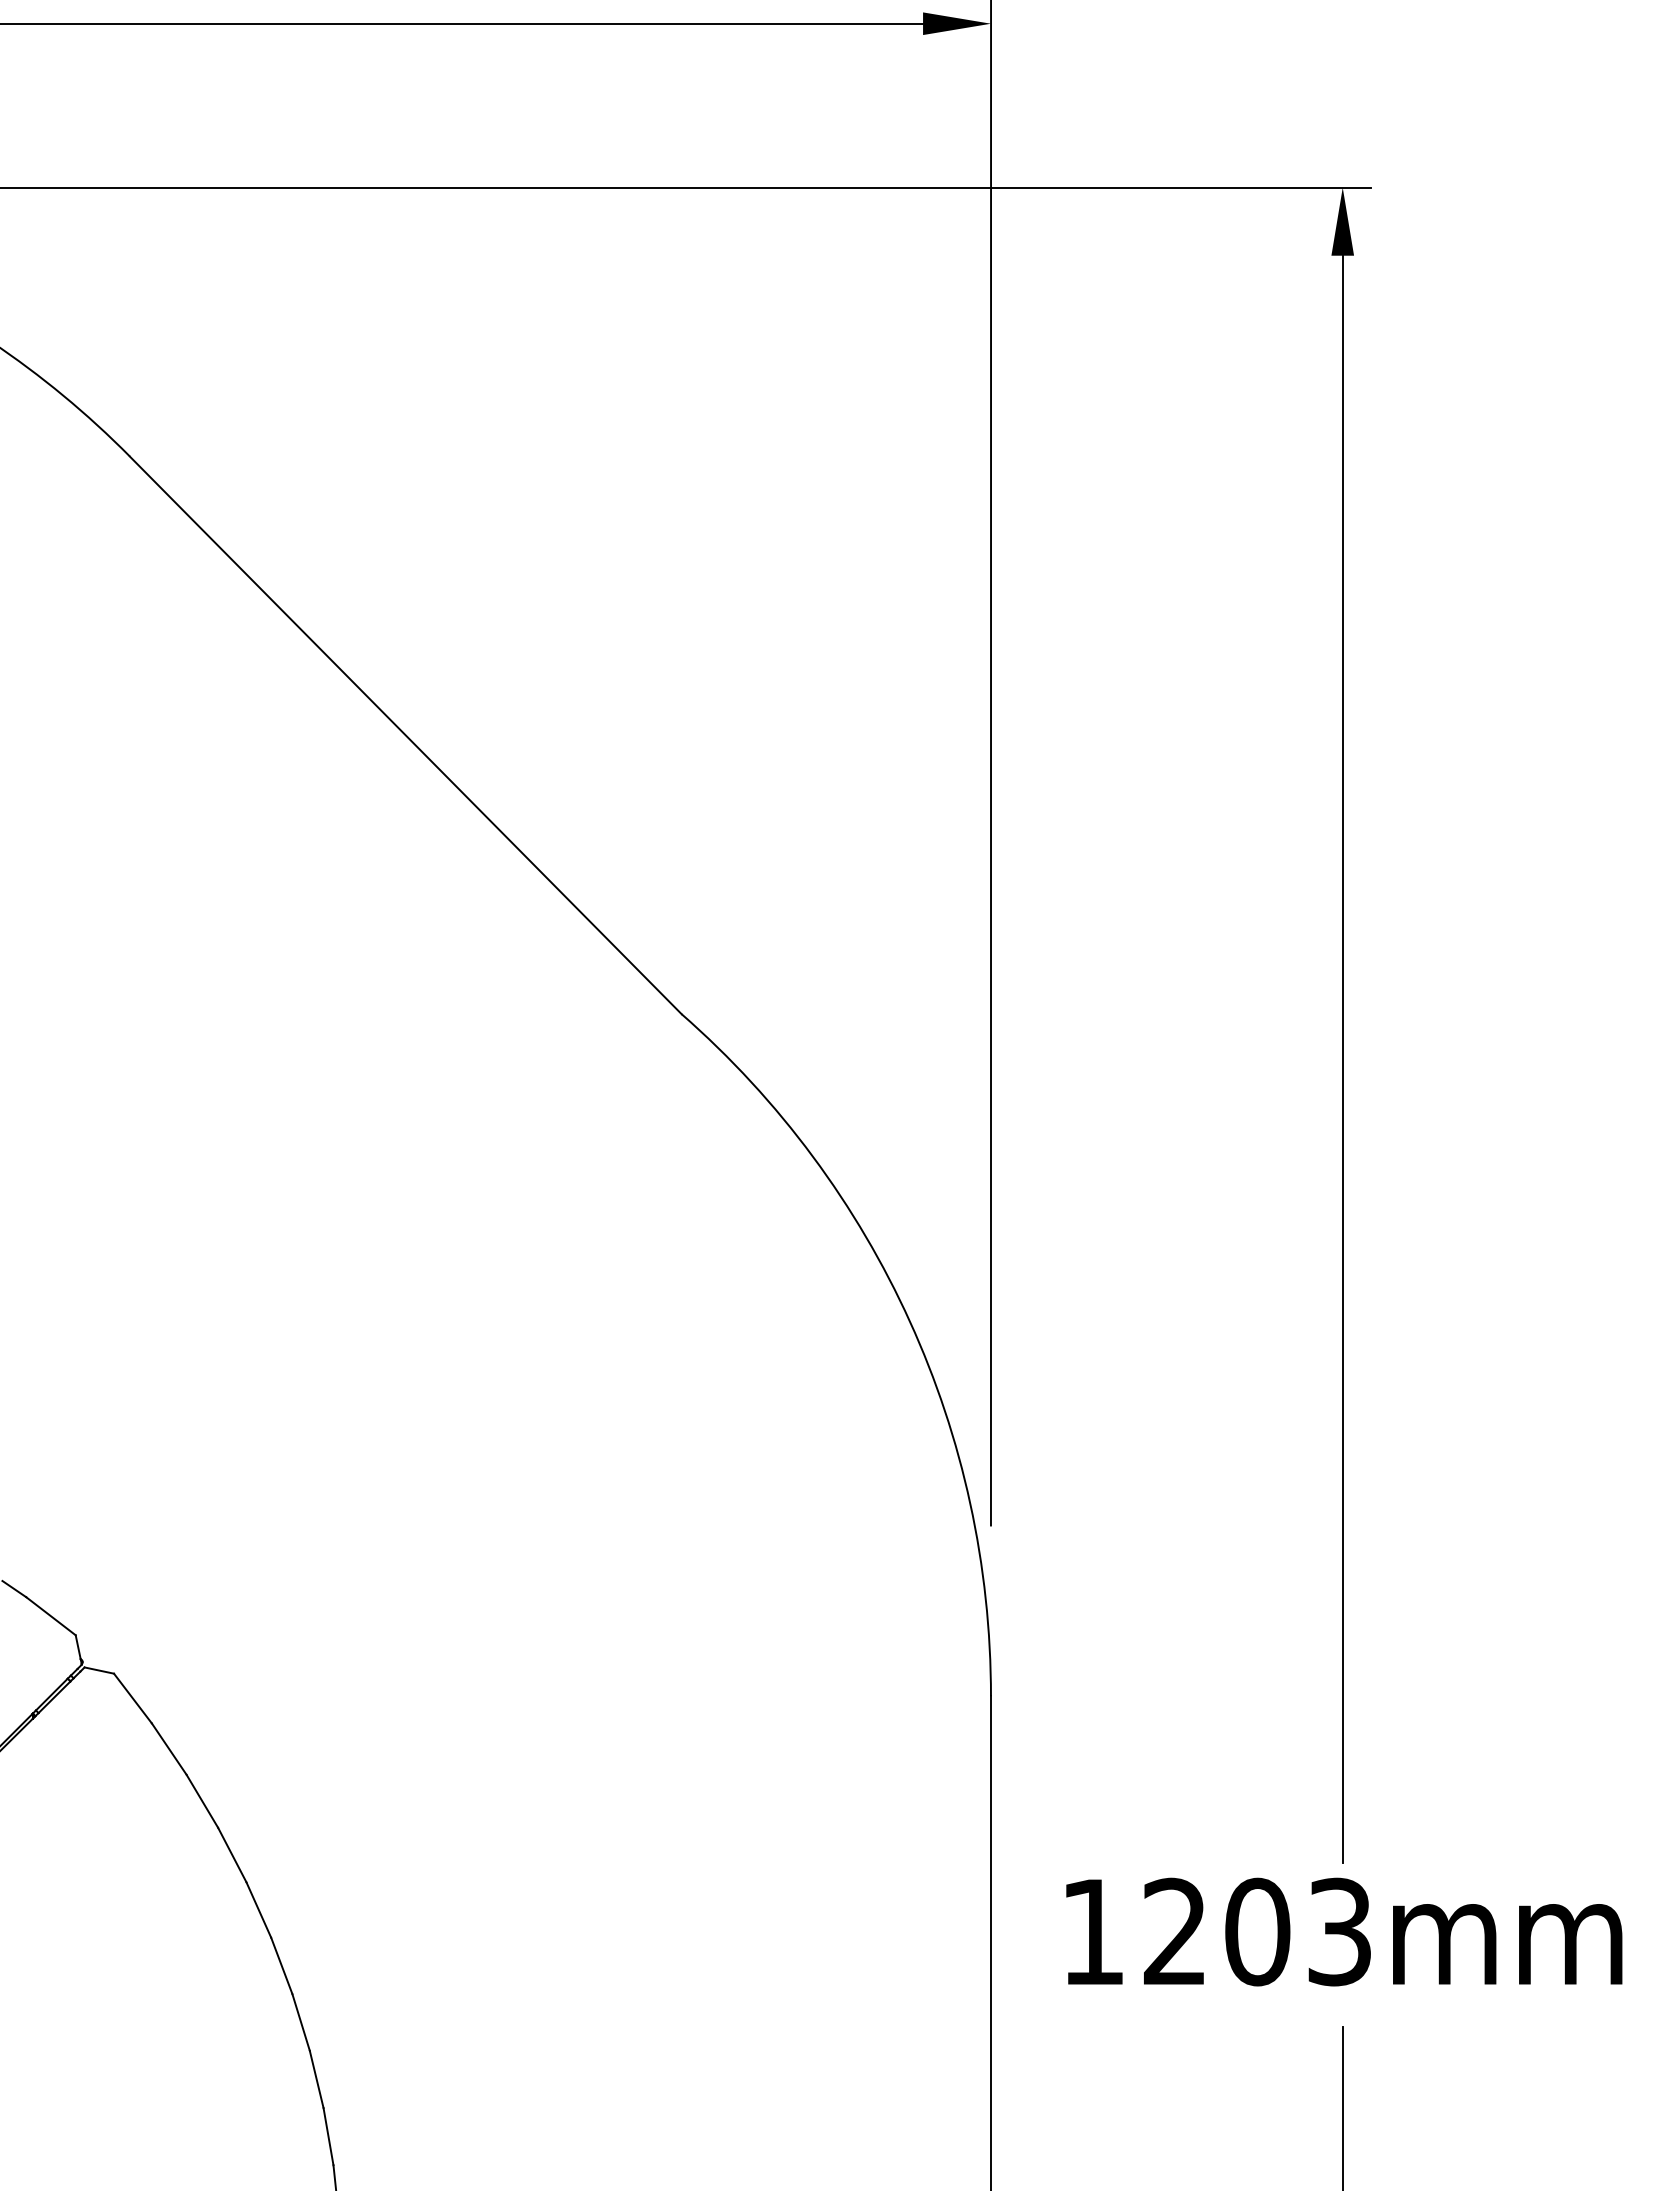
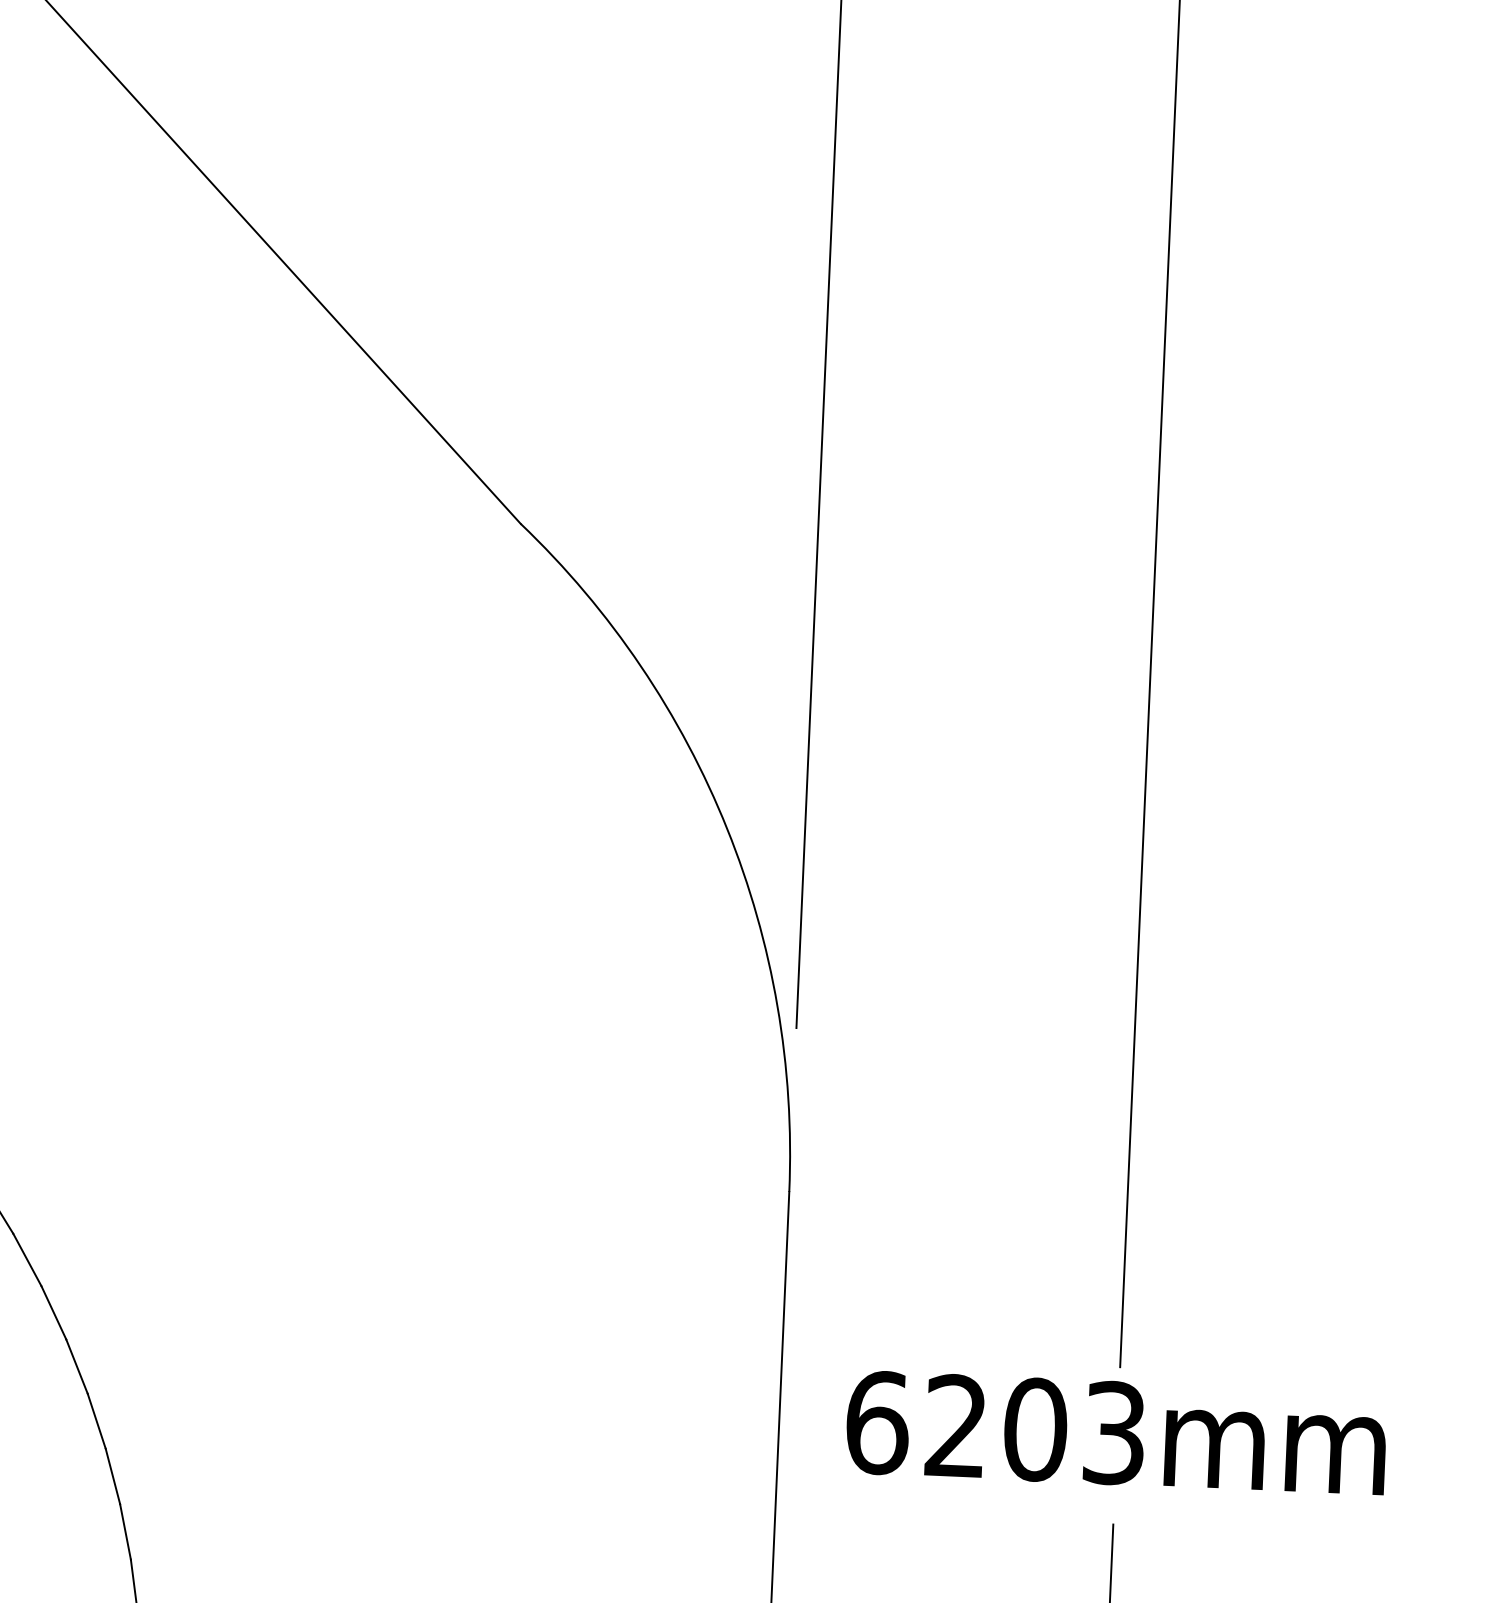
text: (1093, 1931) -> (877, 1422), 1203mm -> 6203mm

